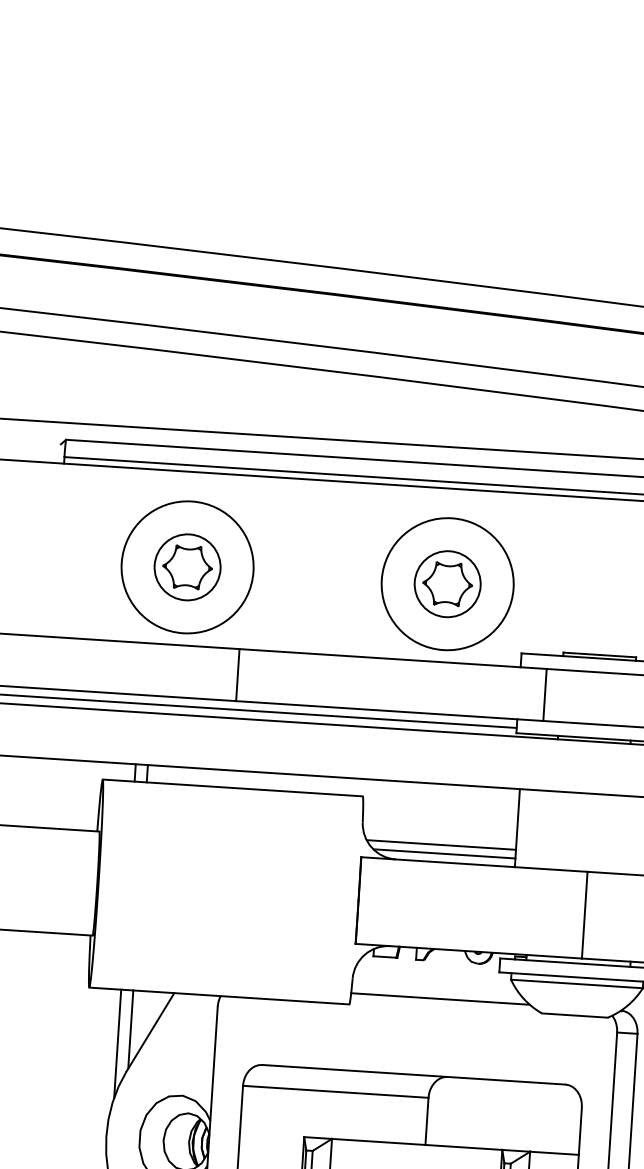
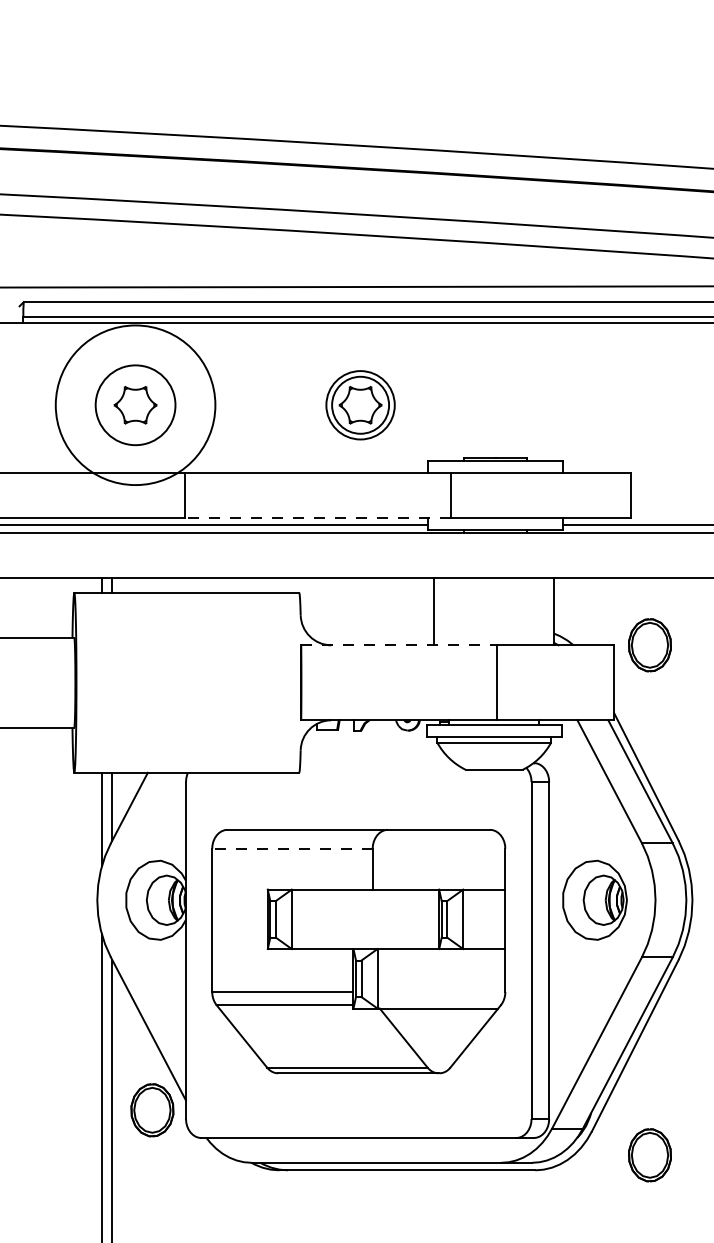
circle: (187, 566) -> (135, 404), size x1.4
circle: (187, 567) -> (135, 405), size x1.4
circle: (447, 584) -> (360, 405), size x0.6
line: (389, 710) -> (317, 517), solid -> dashed
line: (441, 845) -> (369, 630), removed
line: (444, 853) -> (372, 637), removed
line: (474, 864) -> (399, 645), solid -> dashed
line: (440, 999) -> (377, 763), removed
line: (334, 1091) -> (291, 848), solid -> dashed

